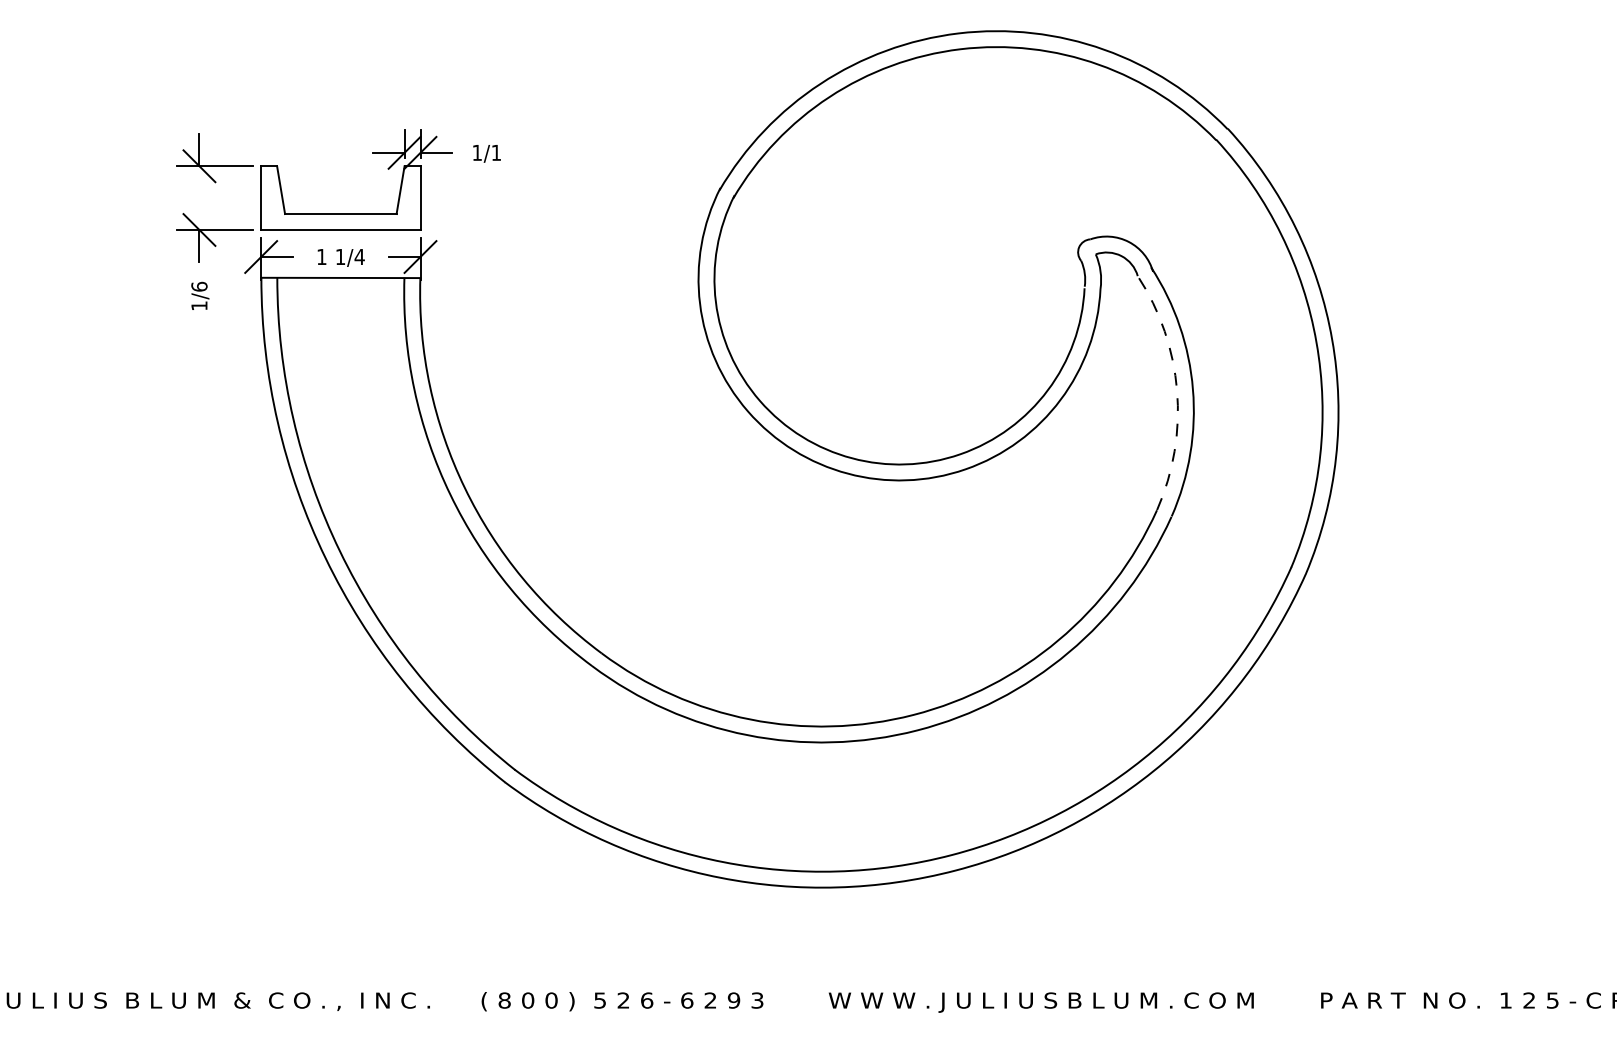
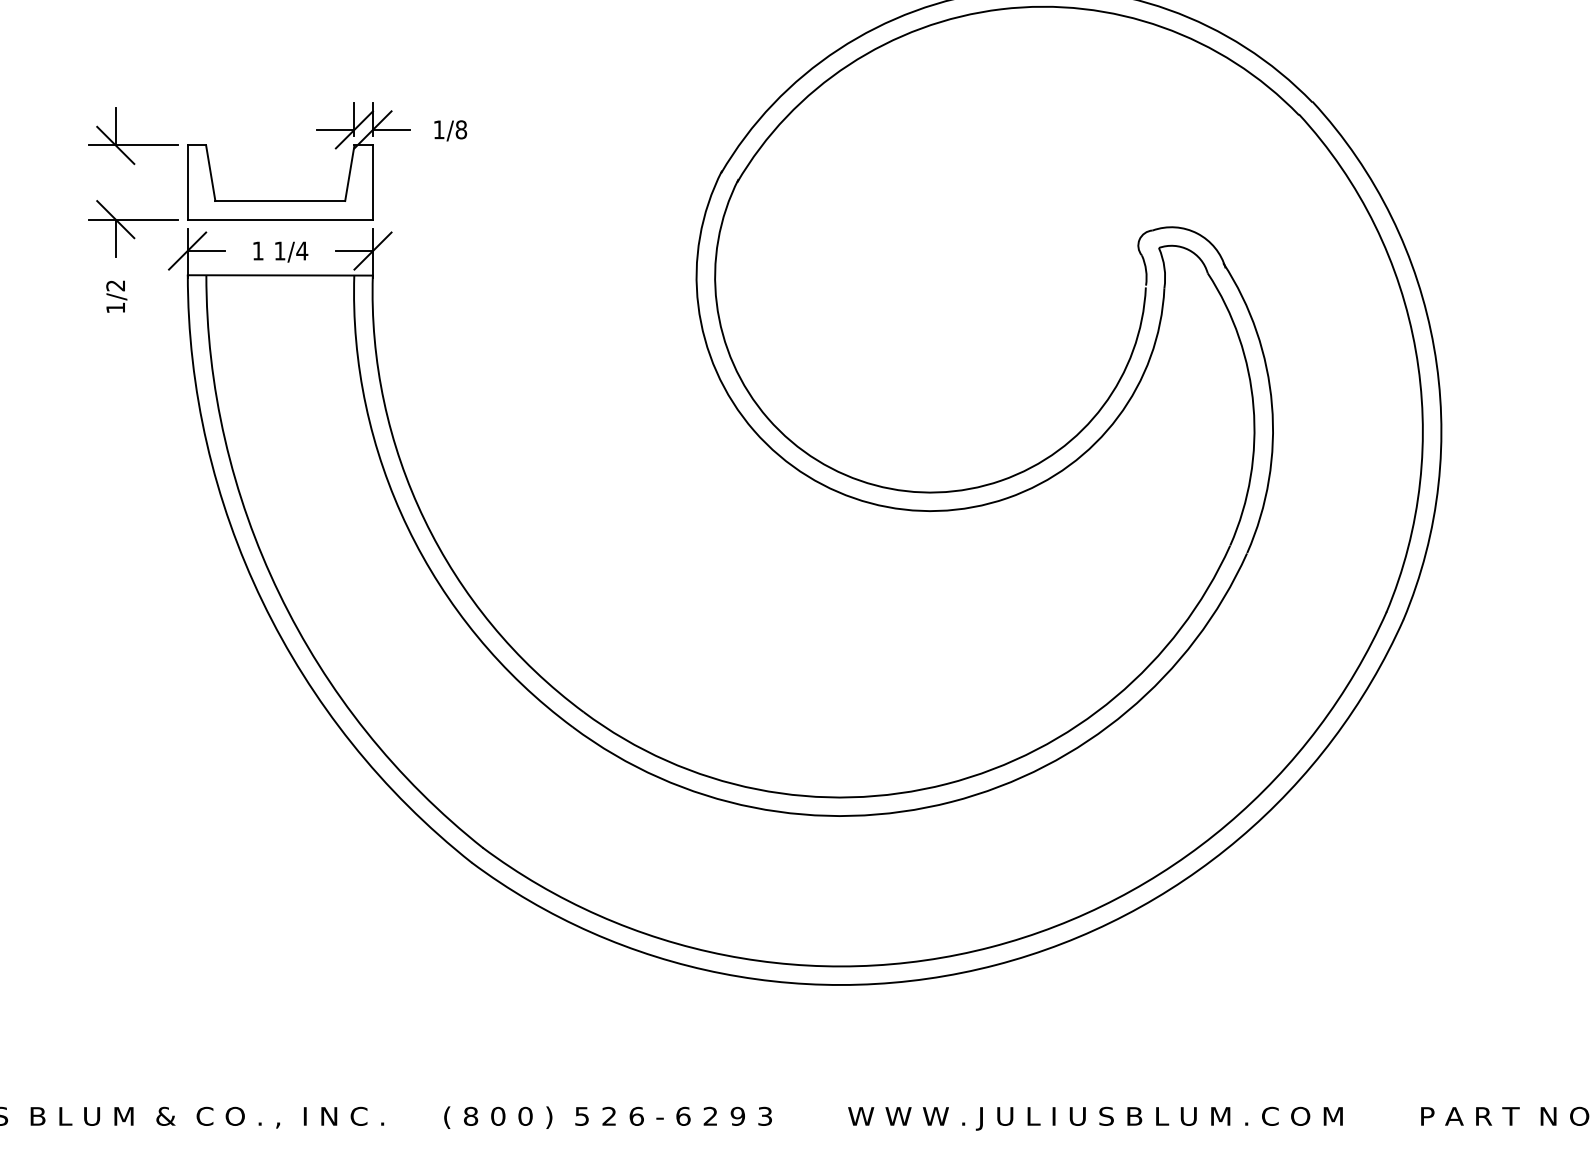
text: (496, 152) -> (461, 129), 1/1 -> 1/8
text: (199, 286) -> (115, 285), 1/6 -> 1/2
arc: (1177, 390) -> (1254, 406), dashed -> solid

